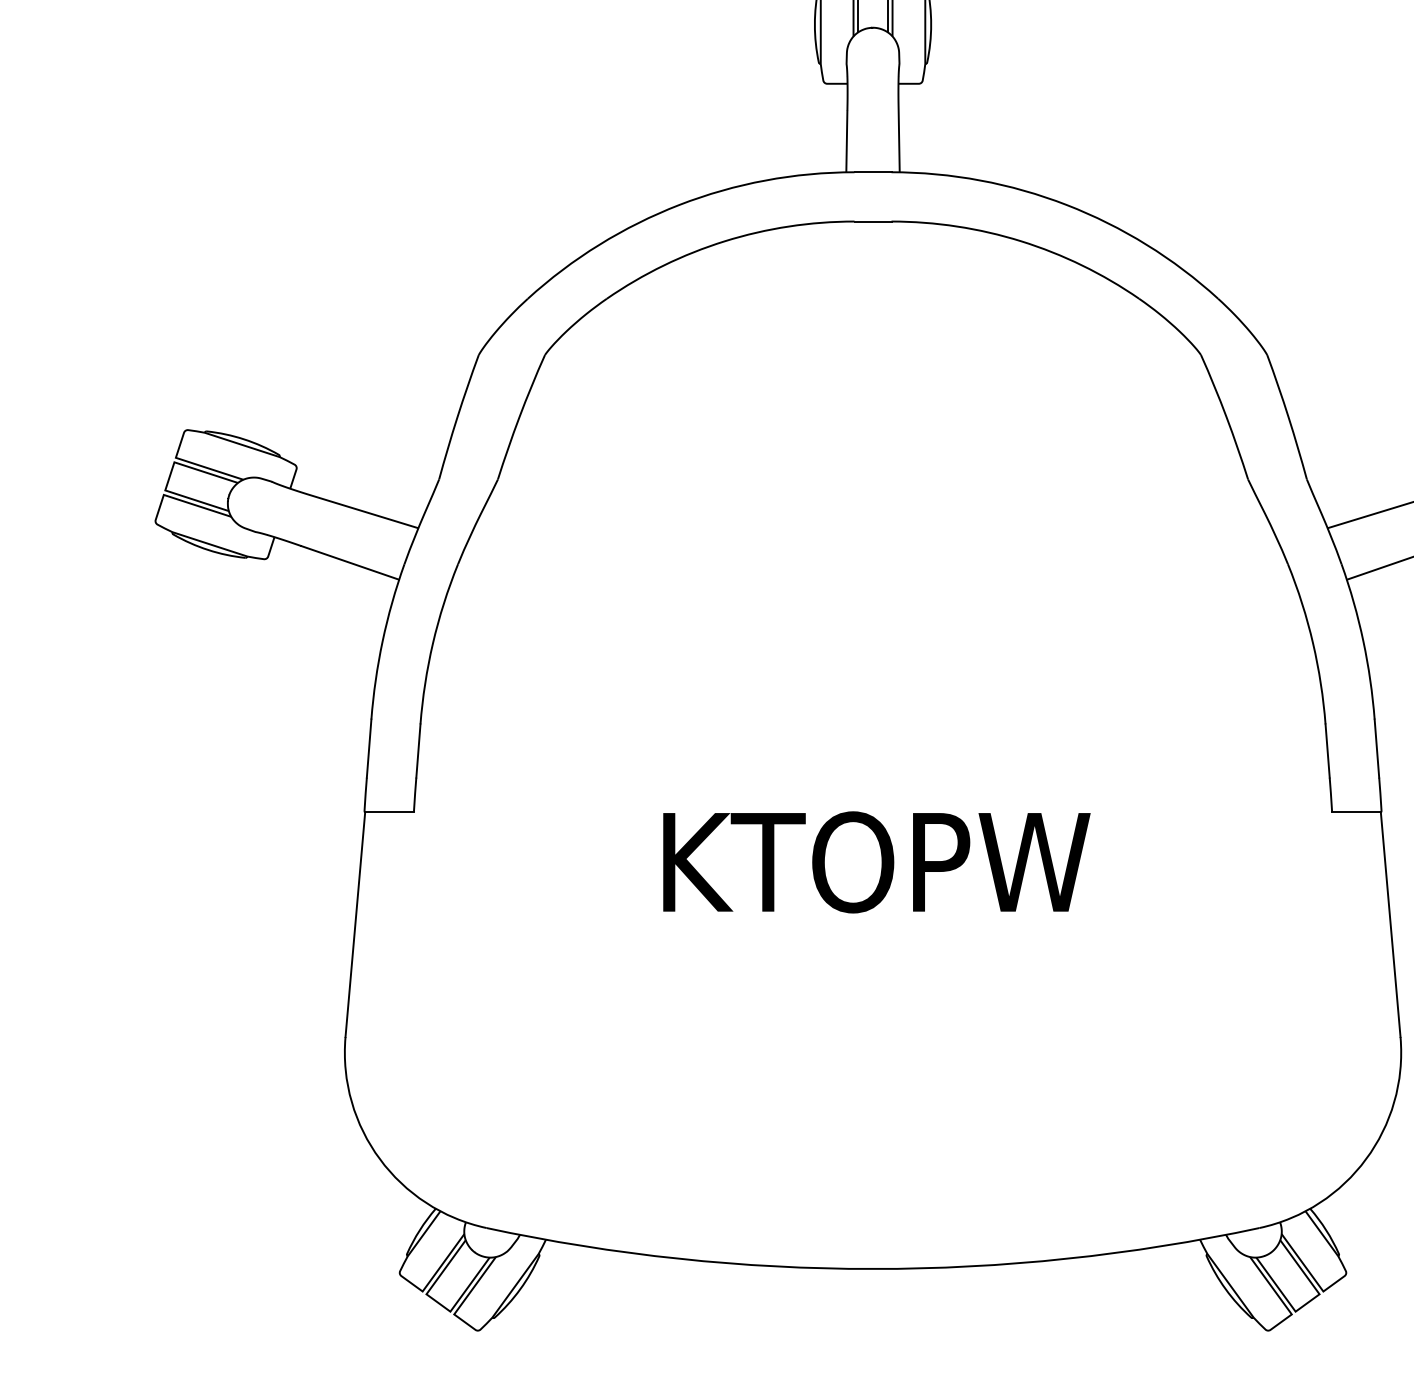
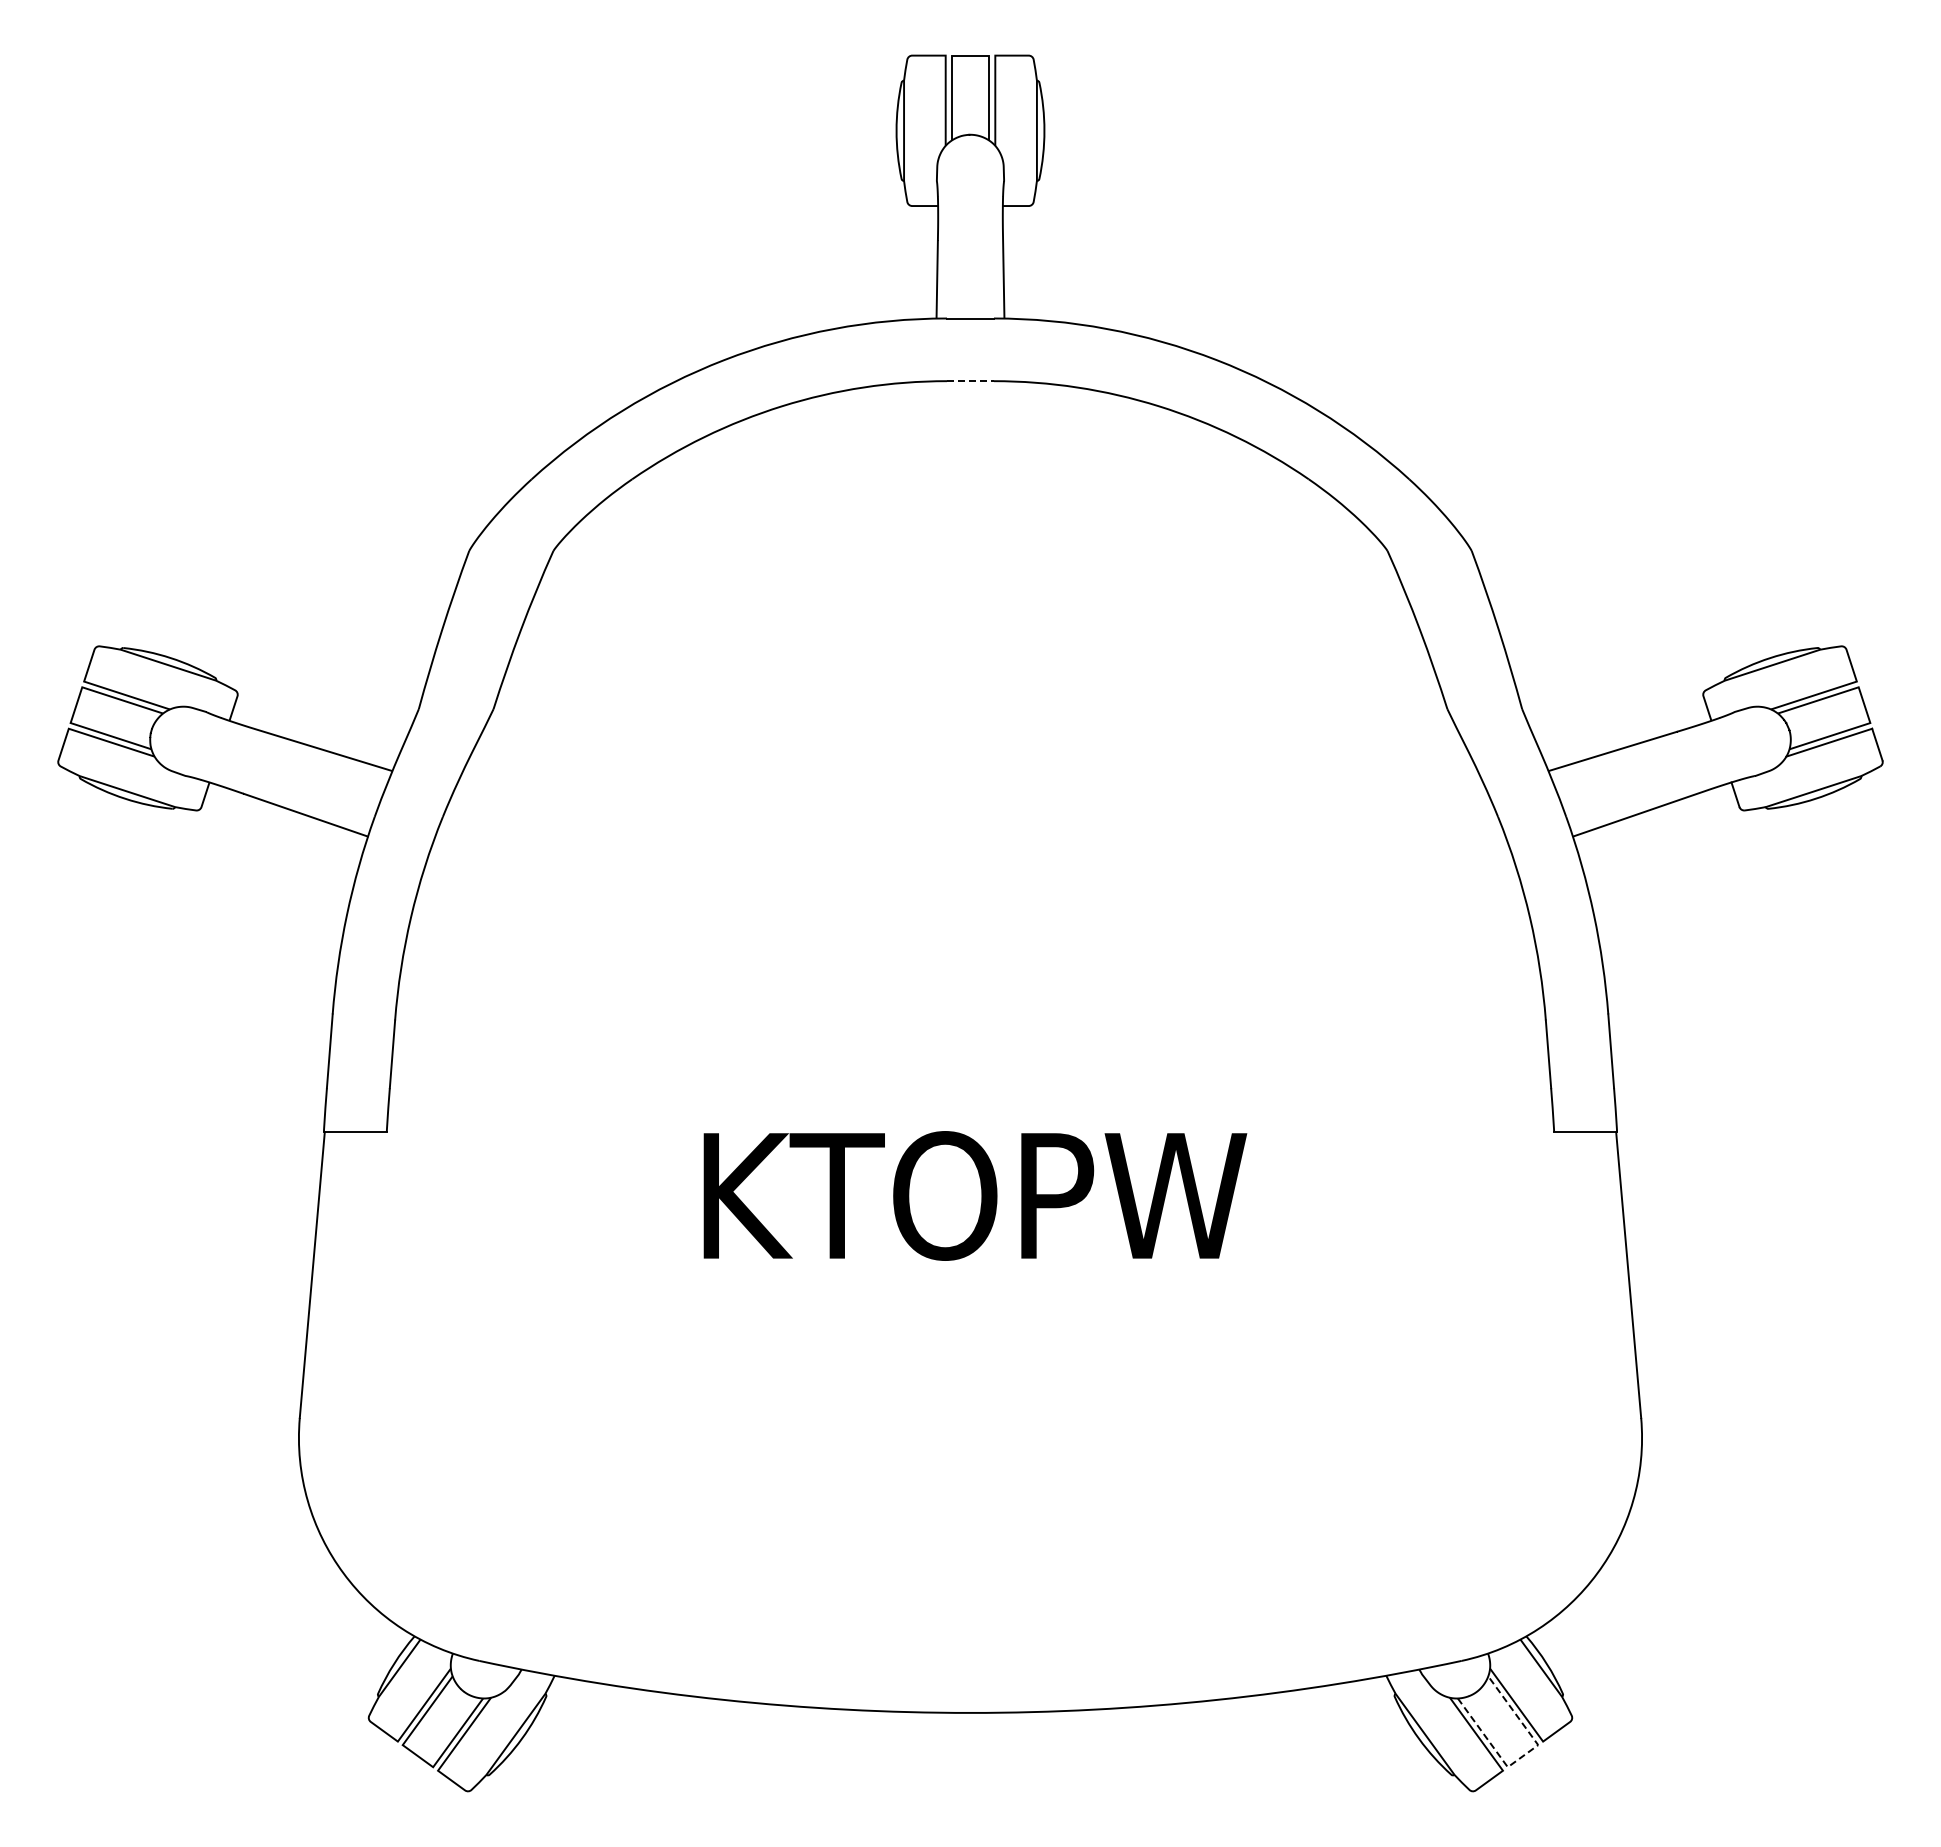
line: (873, 221) -> (970, 381), solid -> dashed
line: (1307, 1303) -> (1523, 1756), solid -> dashed

